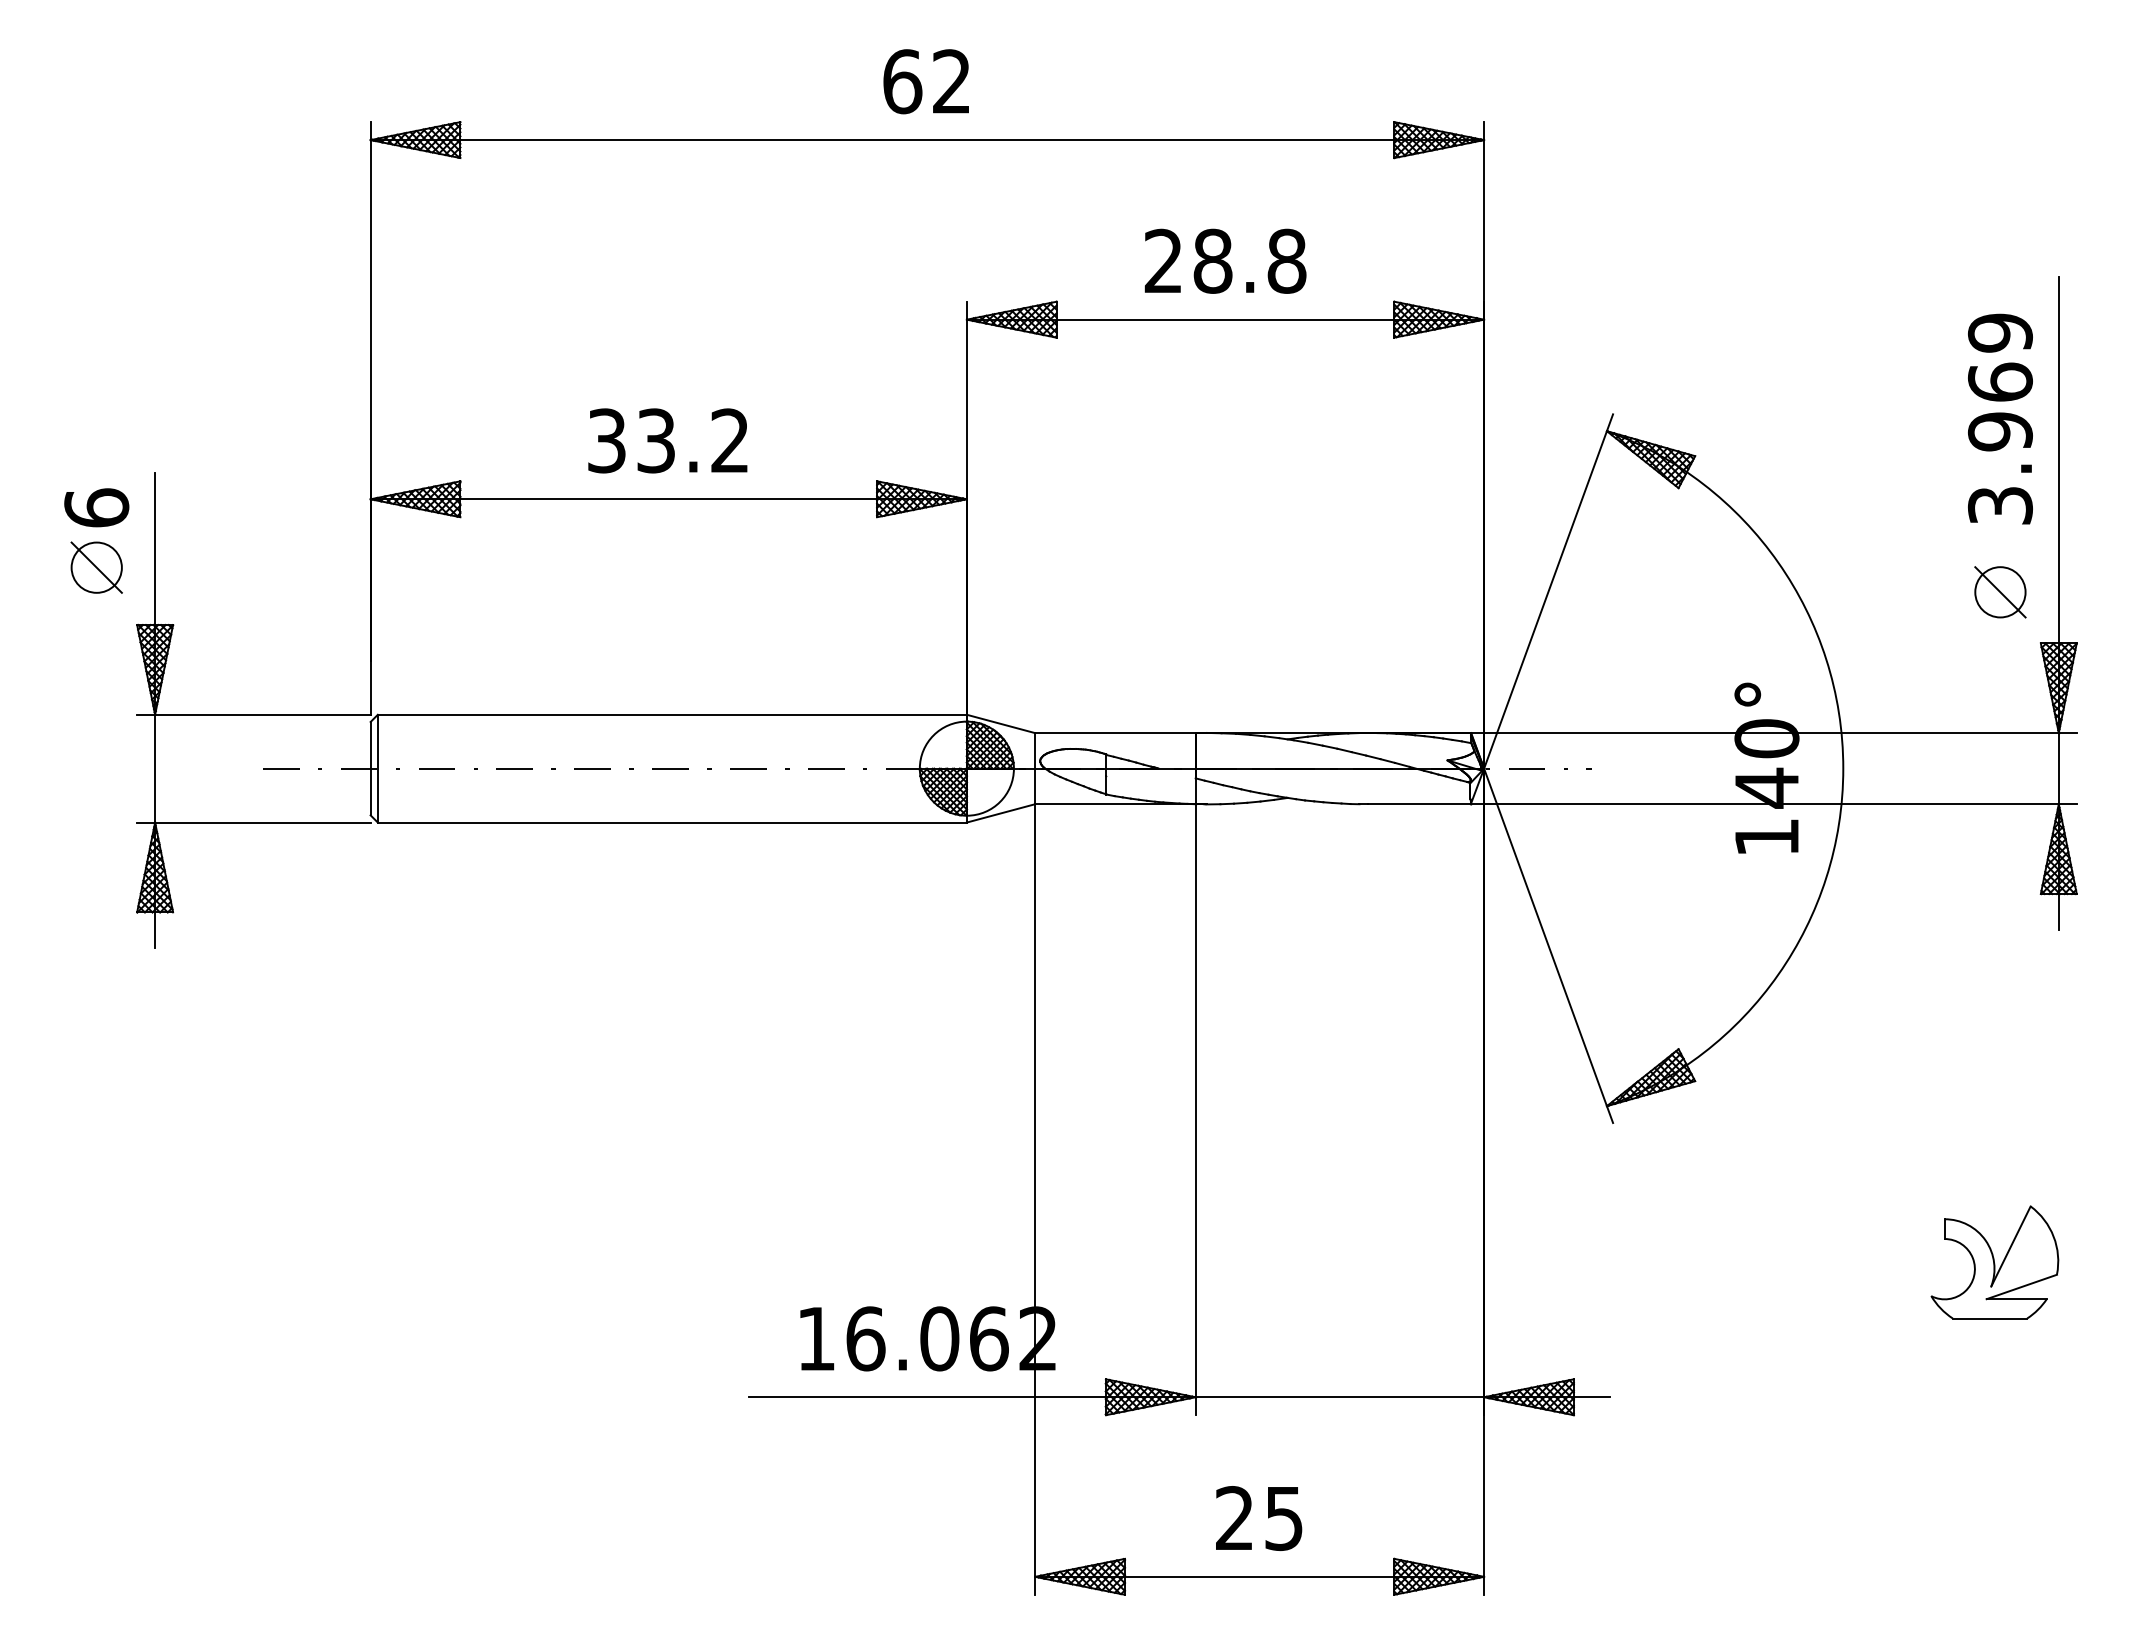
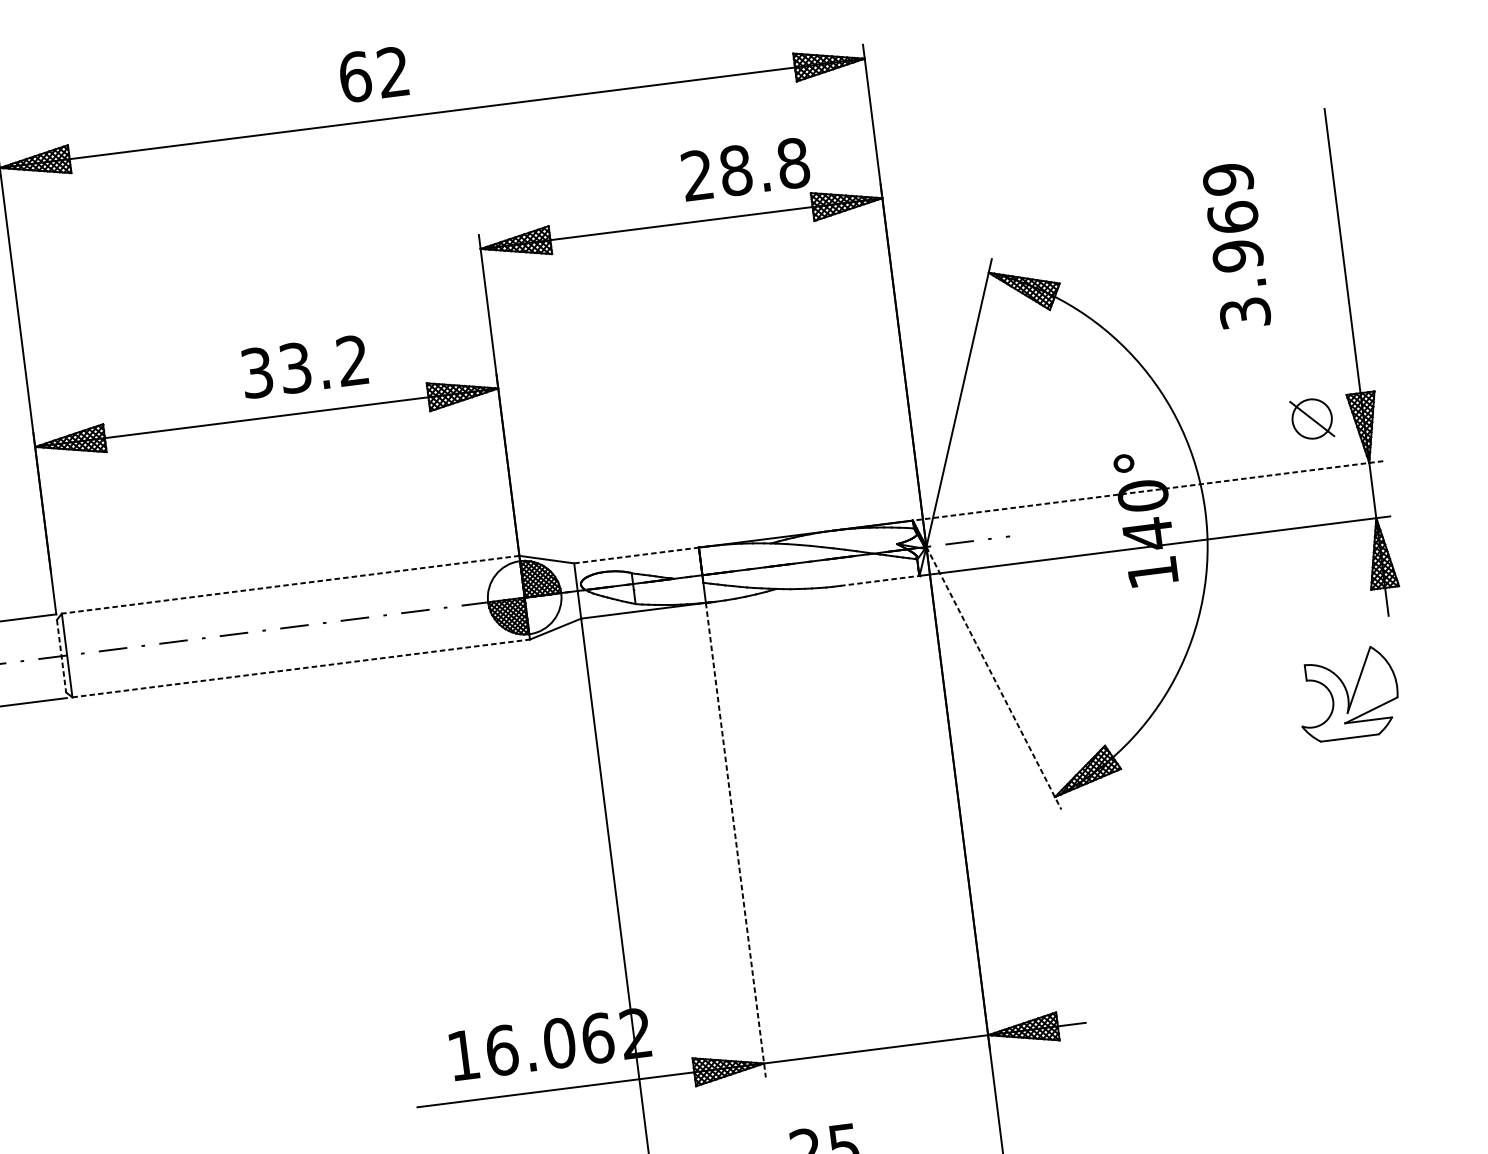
text: (925, 81) -> (373, 74), moved
text: (1225, 260) -> (745, 168), moved
text: (2000, 418) -> (1236, 245), moved
text: (667, 440) -> (304, 366), moved
part: (2000, 592) -> (1312, 419), moved
line: (672, 714) -> (290, 584), solid -> dashed
line: (1115, 733) -> (636, 555), solid -> dashed
line: (1773, 733) -> (1147, 491), solid -> dashed
line: (370, 768) -> (61, 656), solid -> dashed
line: (1420, 804) -> (880, 581), solid -> dashed
line: (672, 822) -> (301, 668), solid -> dashed
line: (1548, 945) -> (993, 677), solid -> dashed
line: (1195, 1110) -> (735, 840), solid -> dashed
part: (1994, 1262) -> (1347, 694), moved

